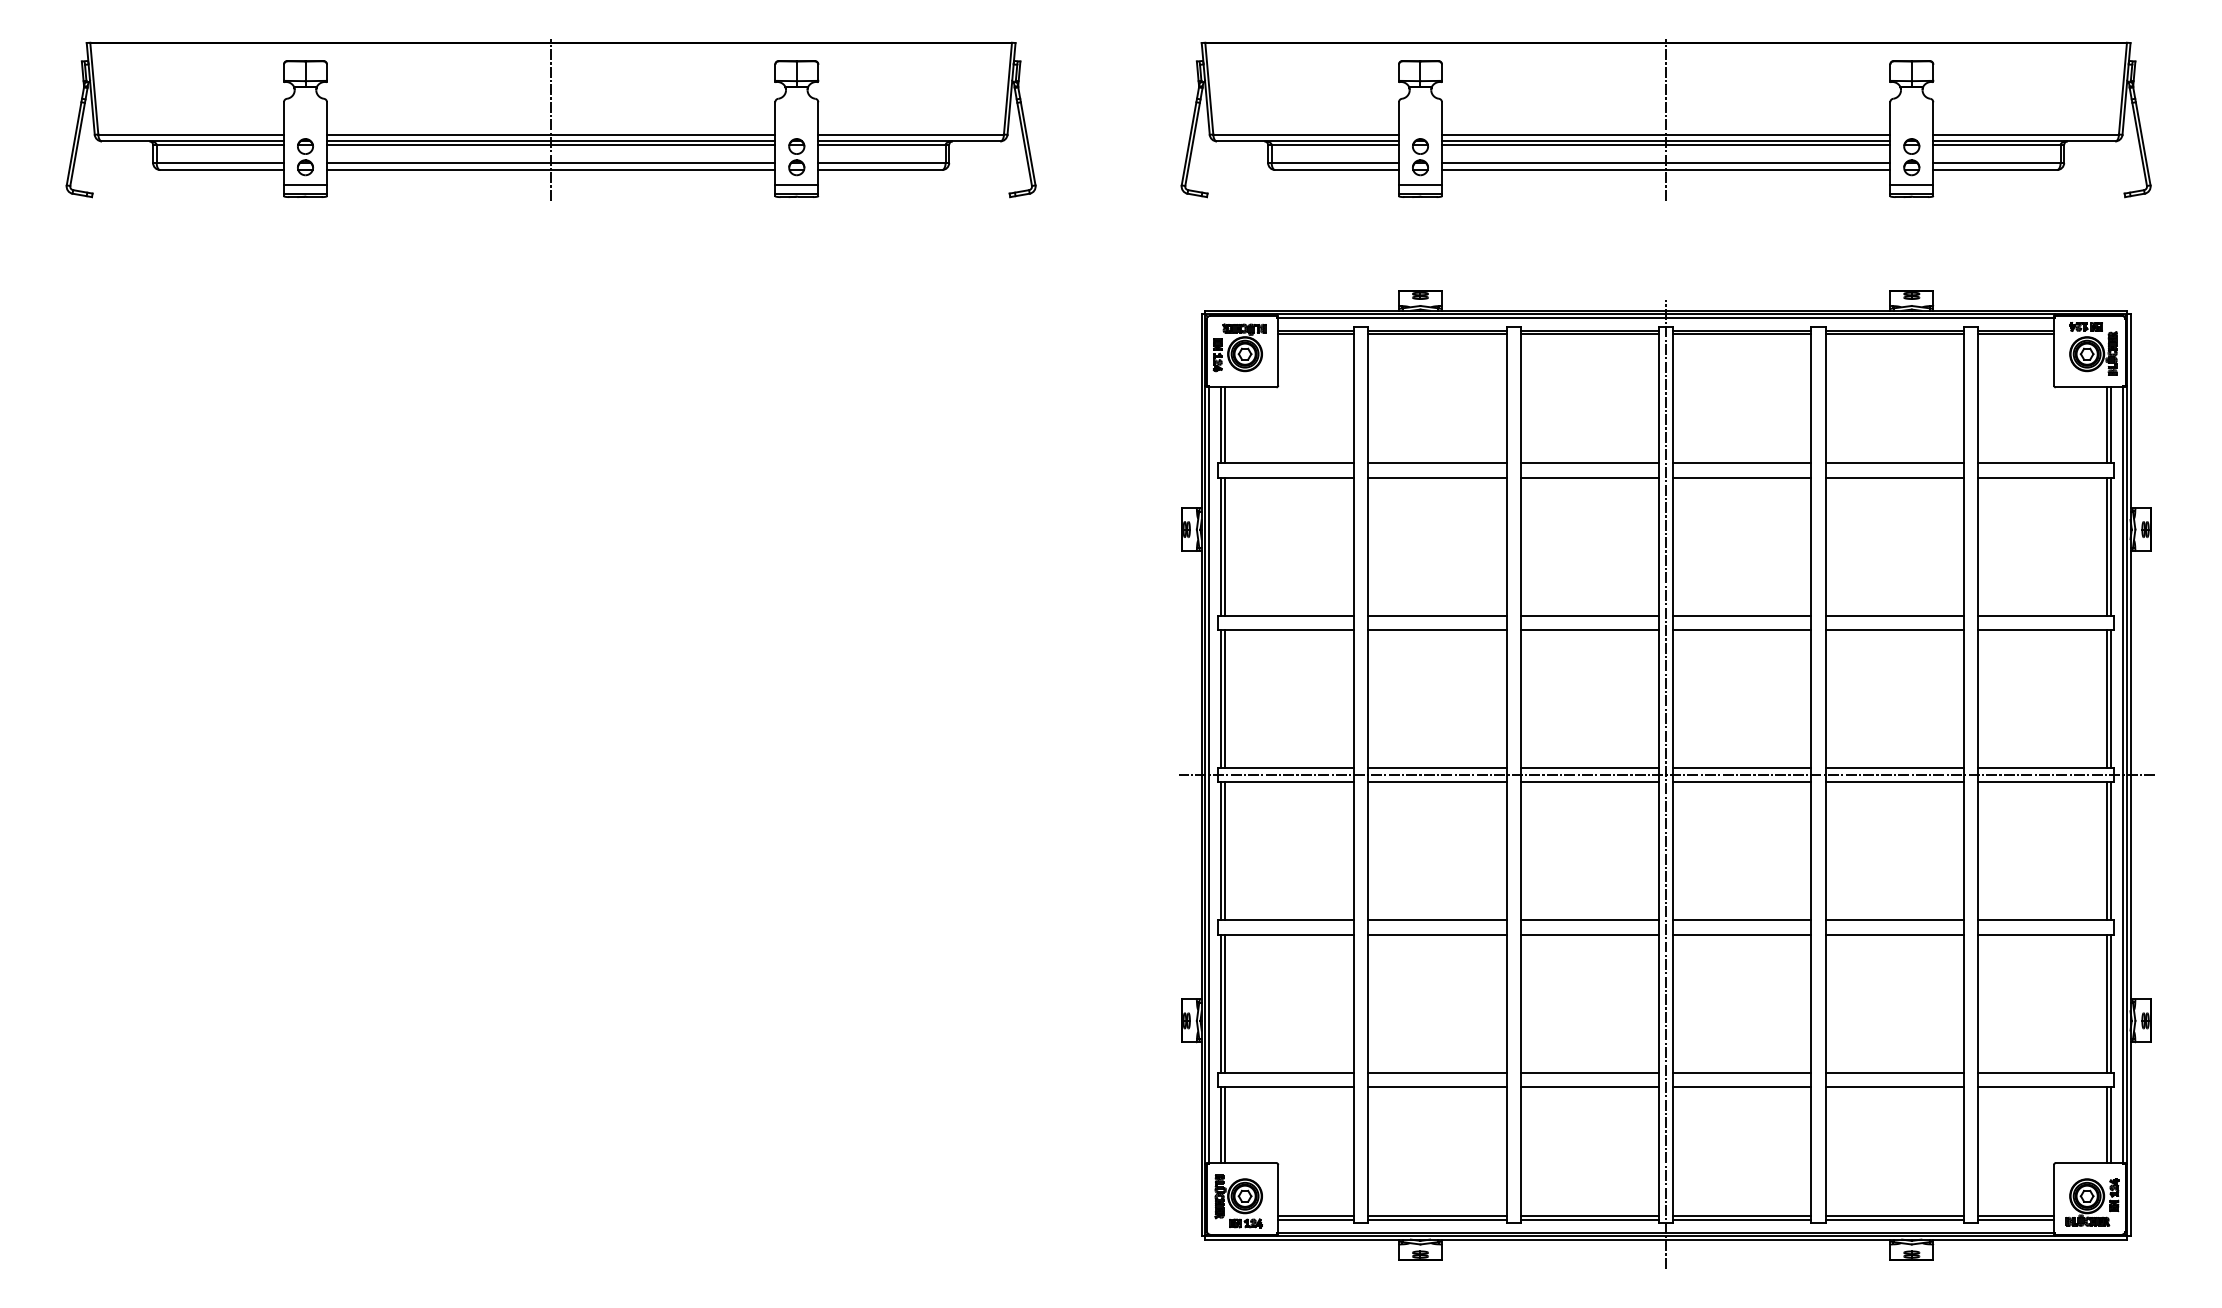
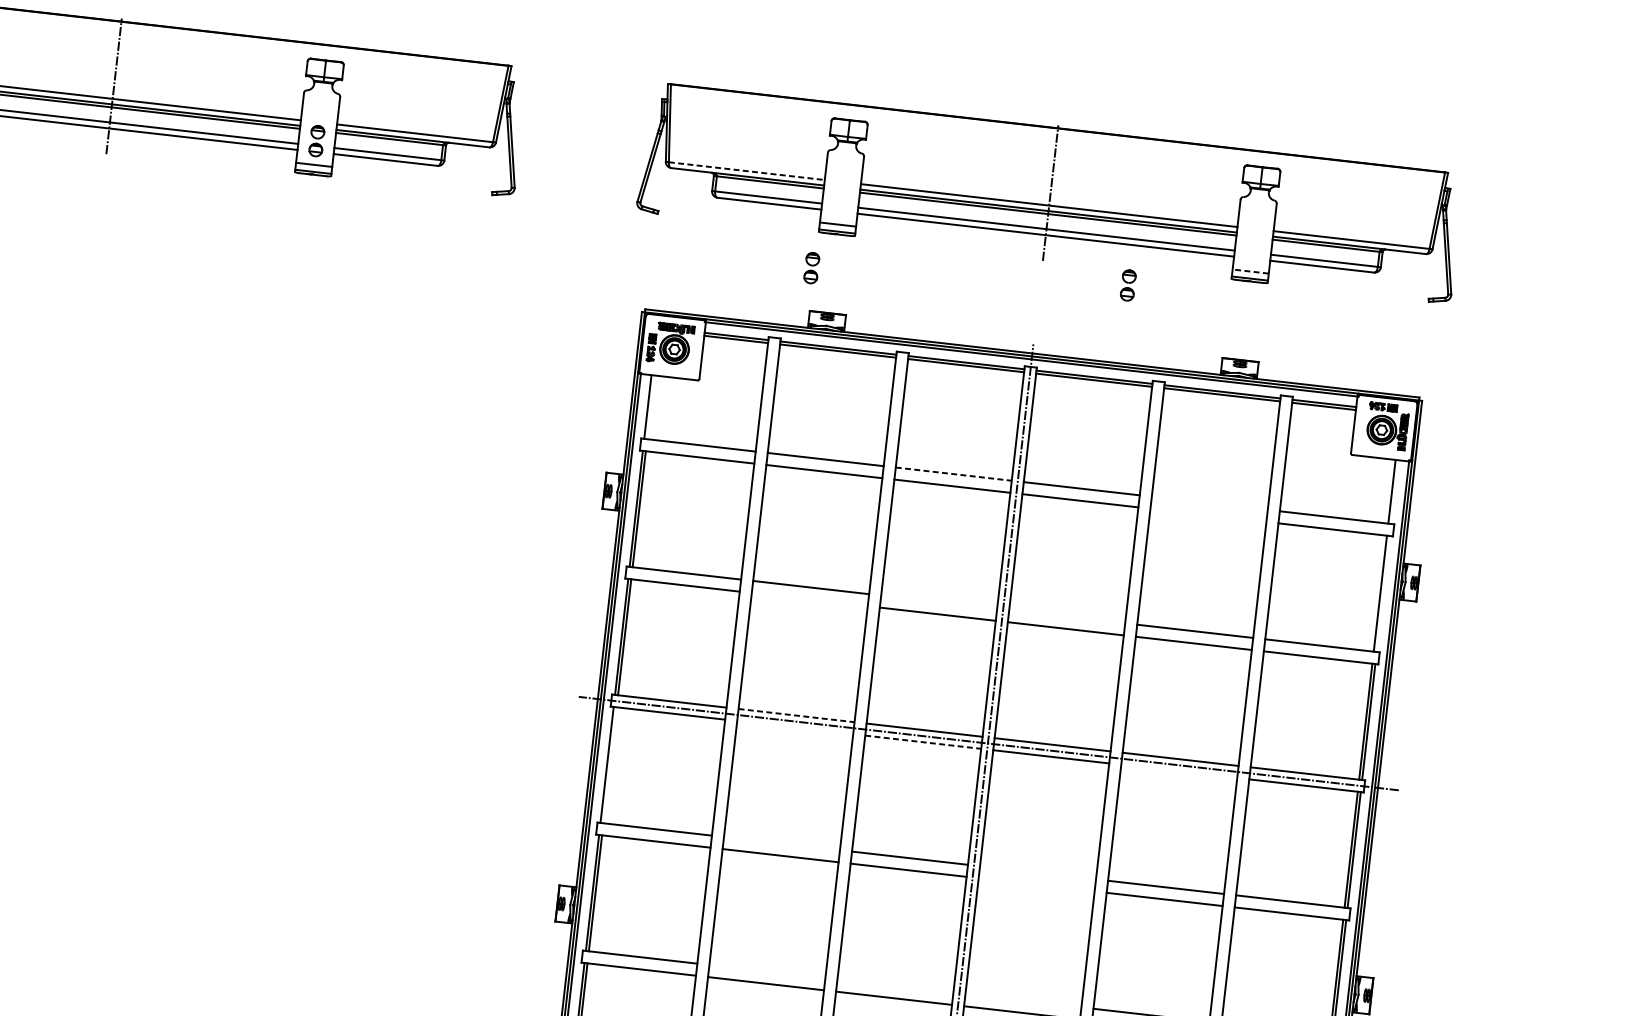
line: (1306, 134) -> (747, 170), solid -> dashed
part: (1420, 157) -> (811, 268), moved
part: (1911, 157) -> (1128, 285), moved
line: (1911, 185) -> (1250, 271), solid -> dashed
line: (1224, 425) -> (650, 407), removed
line: (2110, 425) -> (1394, 492), removed
line: (1590, 463) -> (954, 474), solid -> dashed
line: (1894, 463) -> (1209, 503), removed
line: (1894, 477) -> (1208, 515), removed
line: (2110, 546) -> (1383, 593), removed
line: (1589, 615) -> (938, 602), removed
line: (1742, 615) -> (1067, 616), removed
line: (1437, 629) -> (809, 599), removed
line: (1438, 768) -> (797, 716), solid -> dashed
line: (1437, 782) -> (795, 727), removed
line: (1590, 782) -> (923, 742), solid -> dashed
line: (1894, 782) -> (1179, 771), removed
line: (1224, 851) -> (609, 765), removed
line: (1437, 920) -> (781, 843), removed
line: (1742, 920) -> (1038, 872), removed
line: (1742, 934) -> (1036, 884), removed
line: (1437, 1072) -> (767, 971), removed
line: (1589, 1072) -> (895, 985), removed
line: (1742, 1072) -> (1023, 1000), removed

